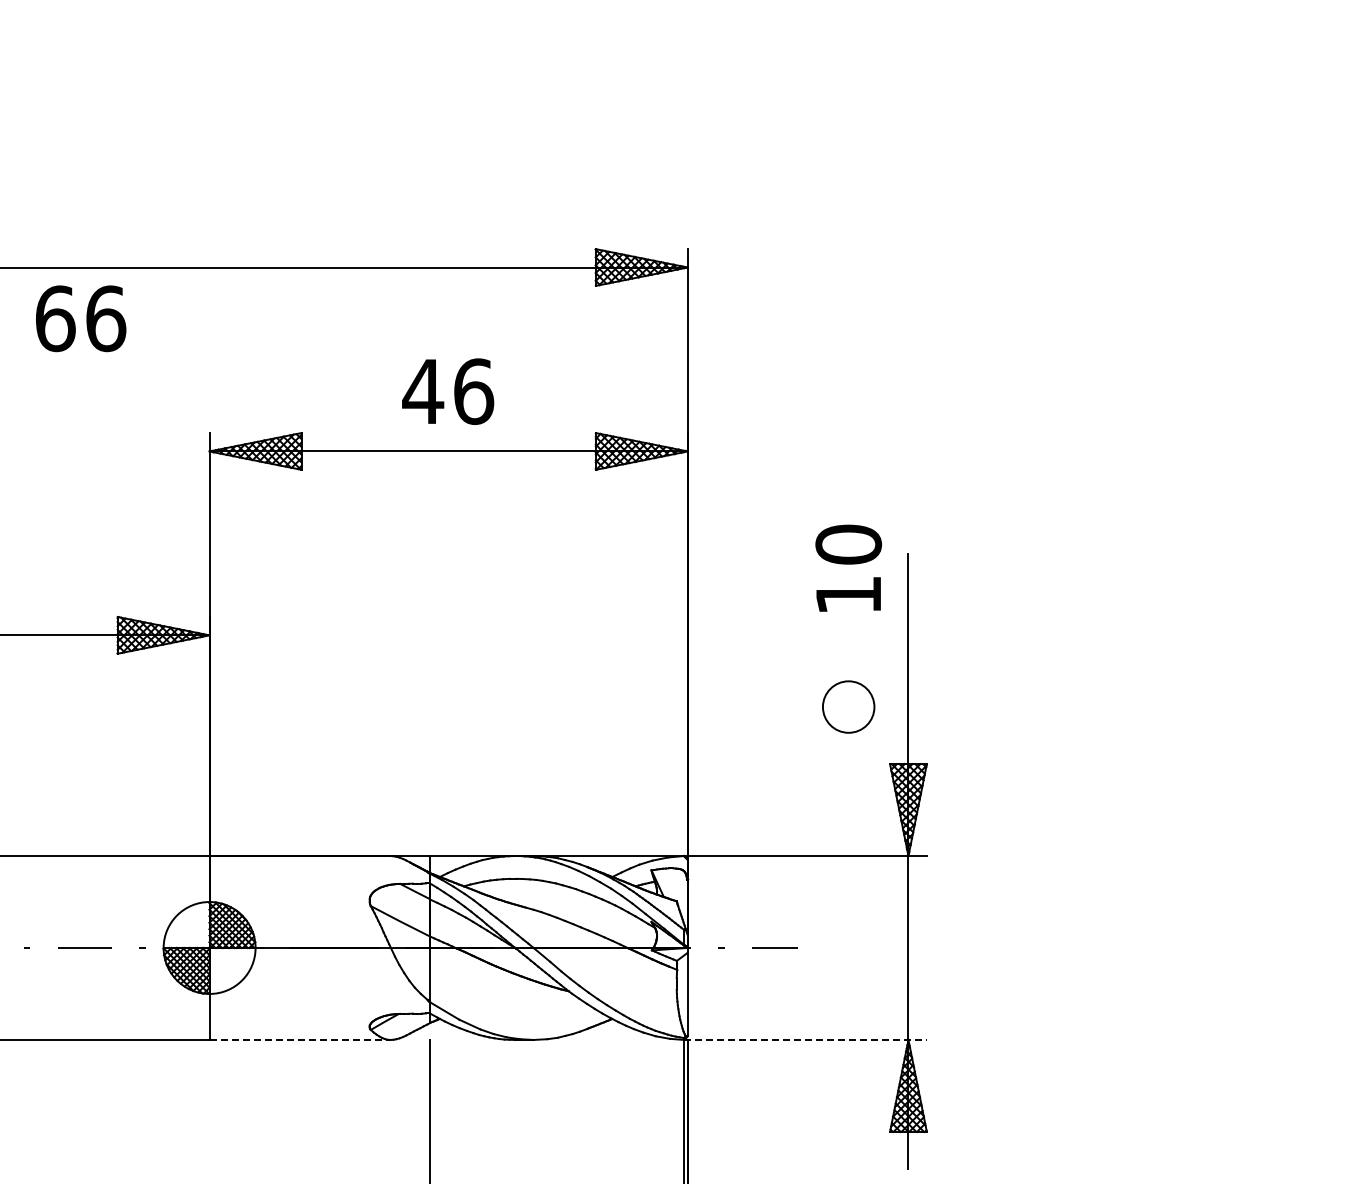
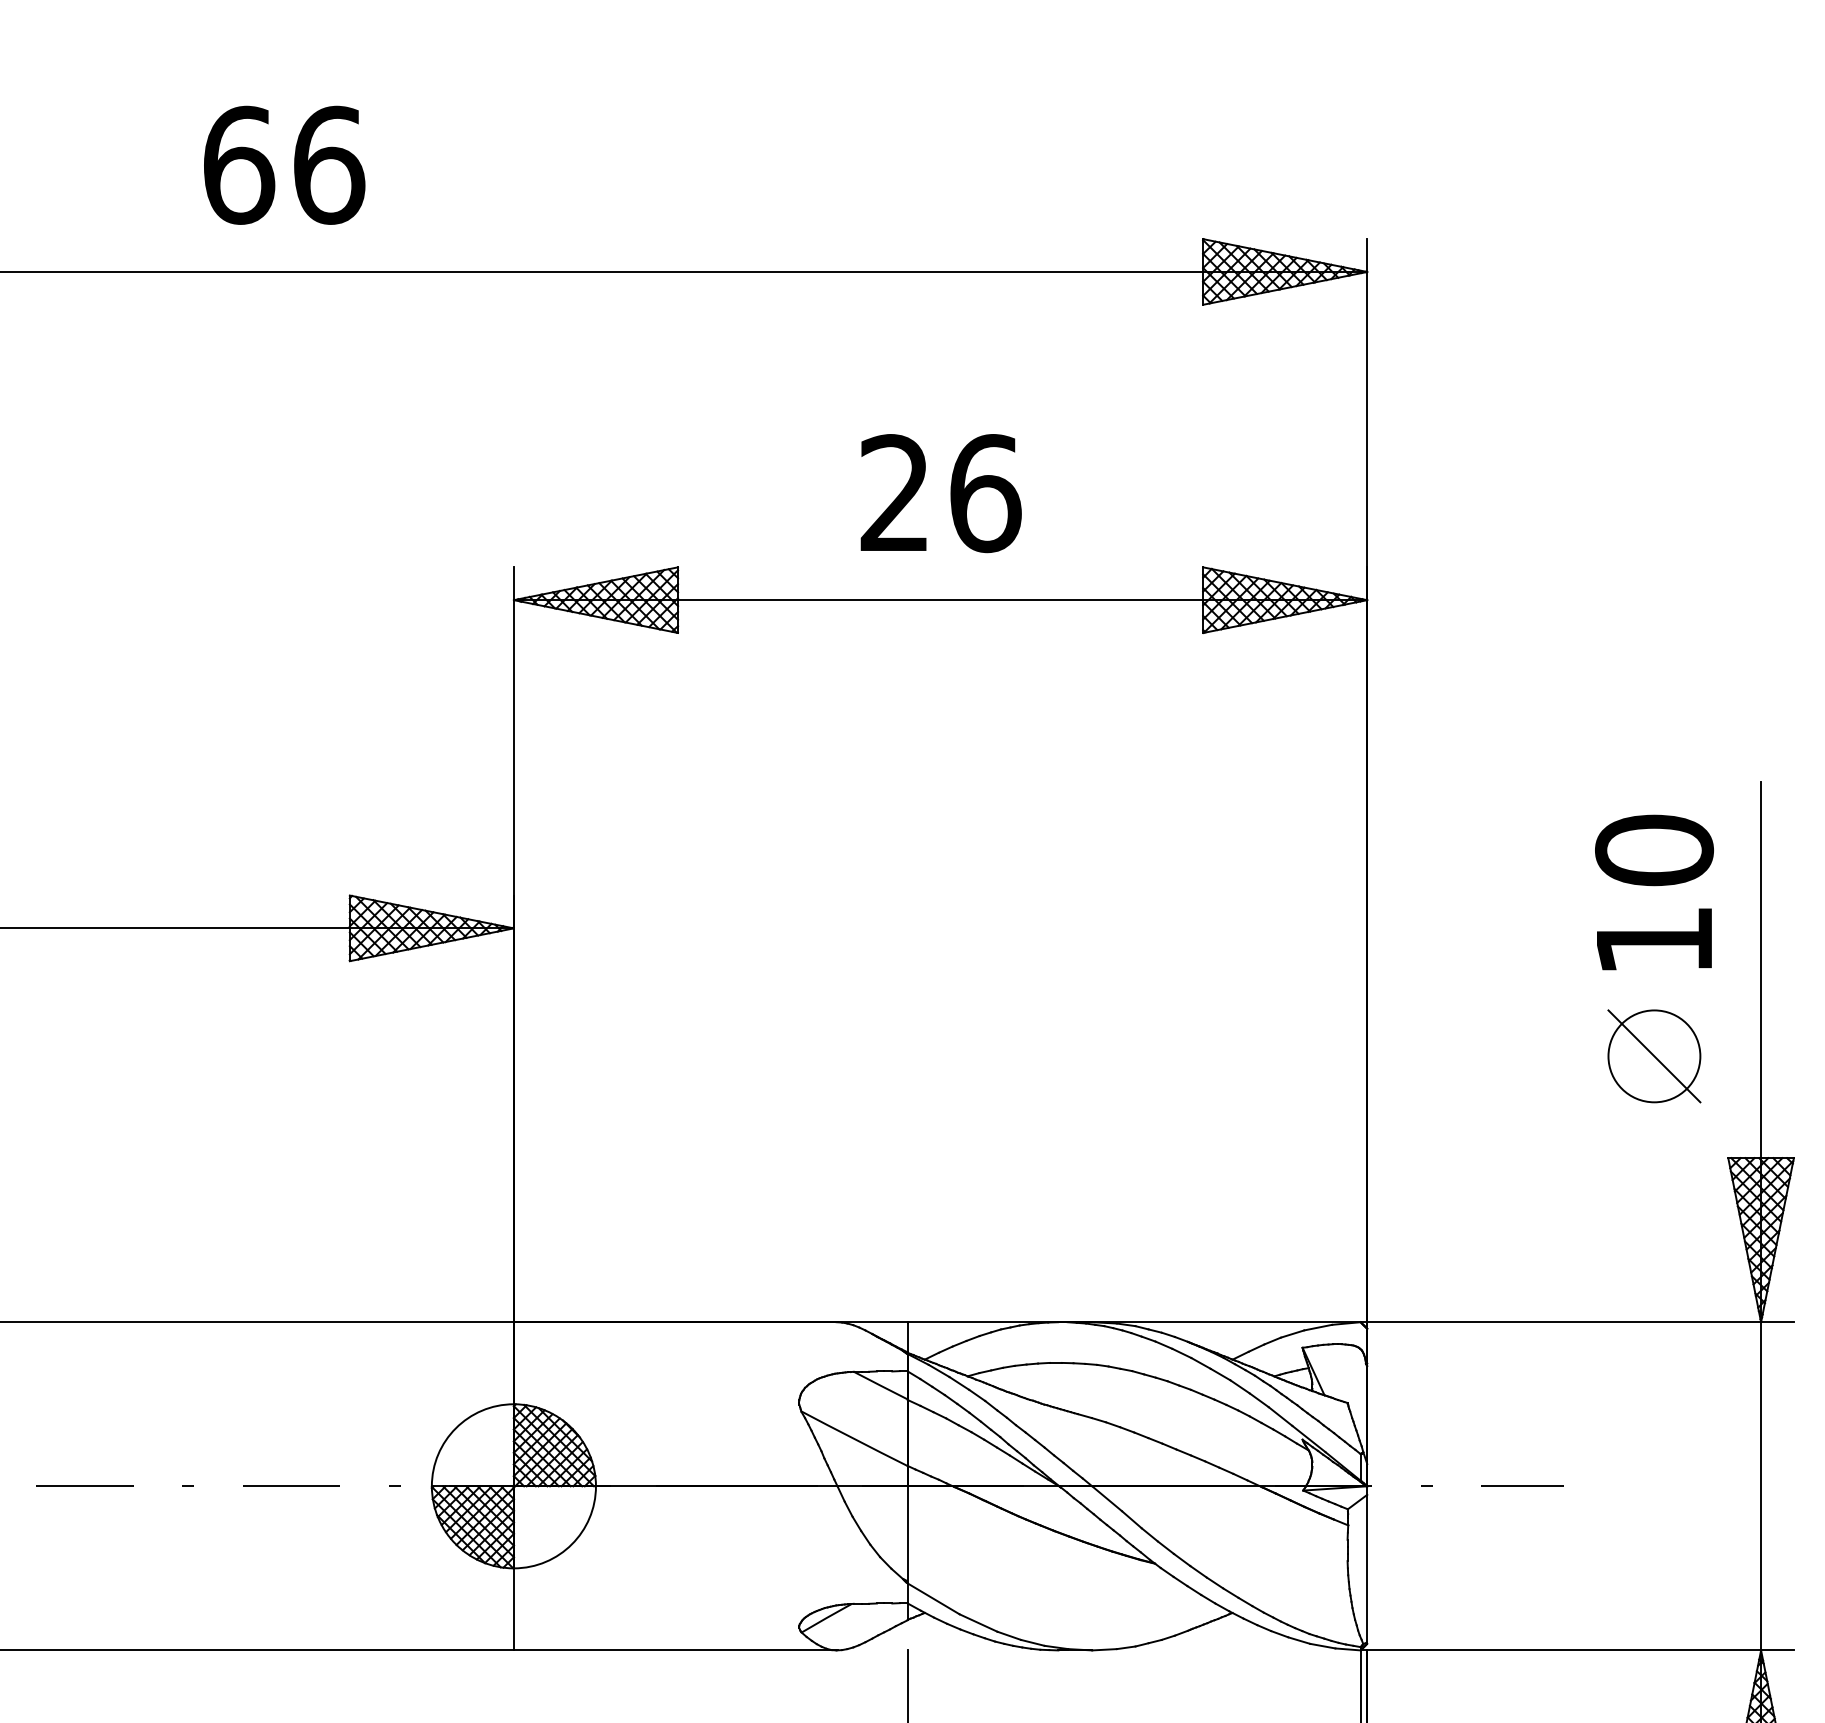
text: (81, 318) -> (285, 164), moved
text: (423, 390) -> (895, 491), 46 -> 26
text: (848, 567) -> (1654, 891), moved
line: (848, 706) -> (1654, 1055), added
line: (300, 1039) -> (676, 1649), dashed -> solid
line: (805, 1039) -> (1577, 1649), dashed -> solid

